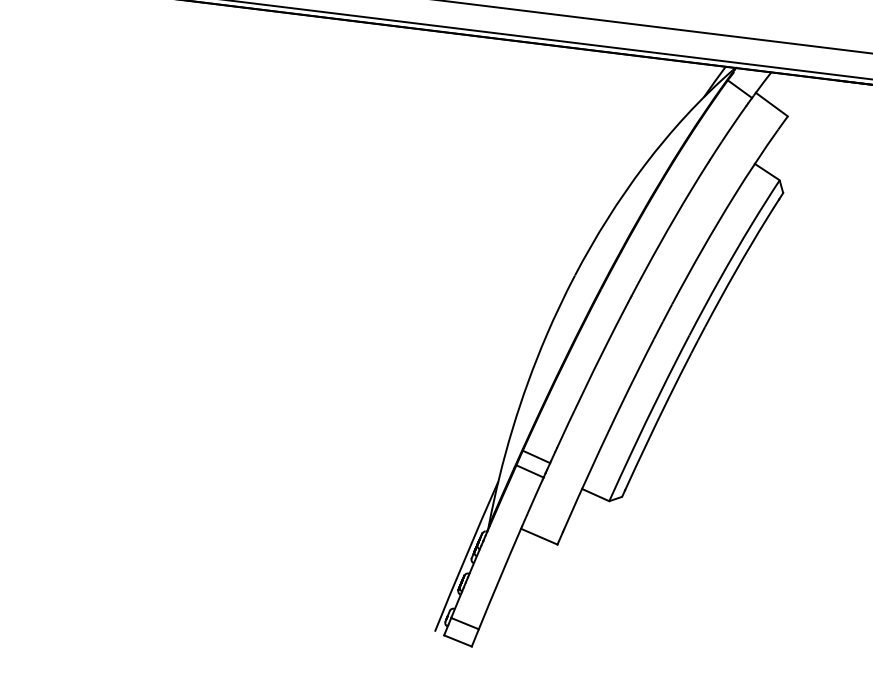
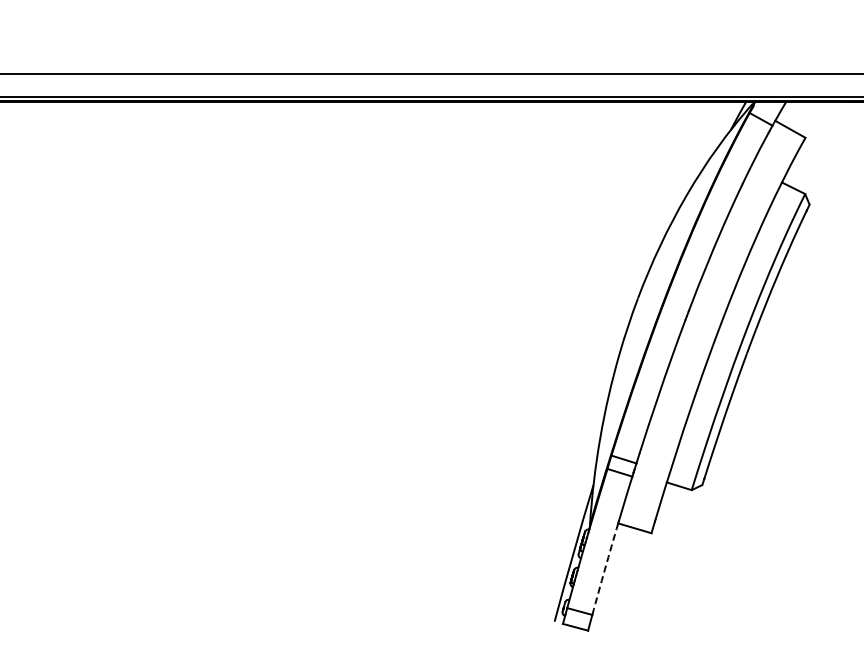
arc: (500, 579) -> (605, 569), solid -> dashed

